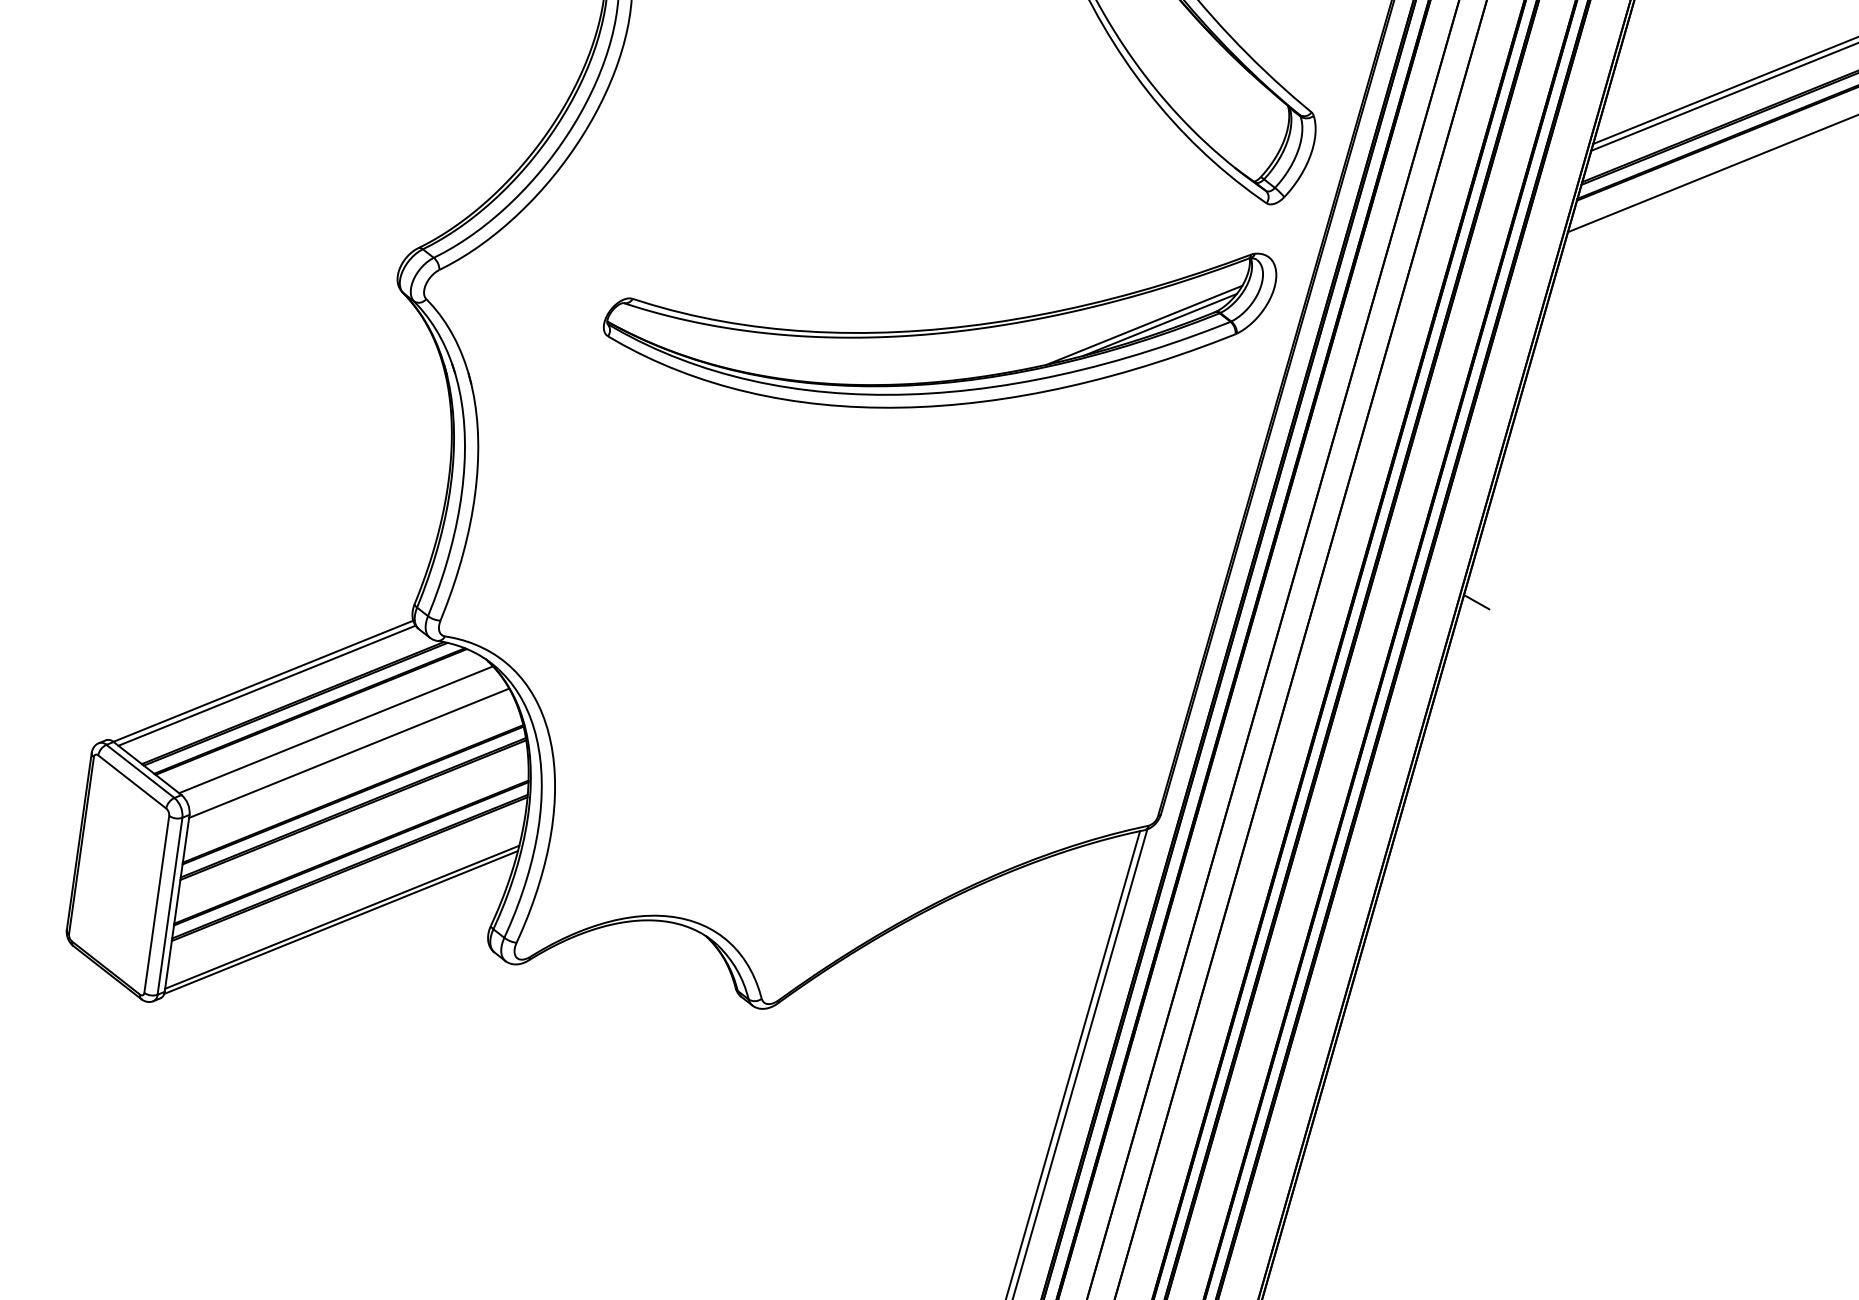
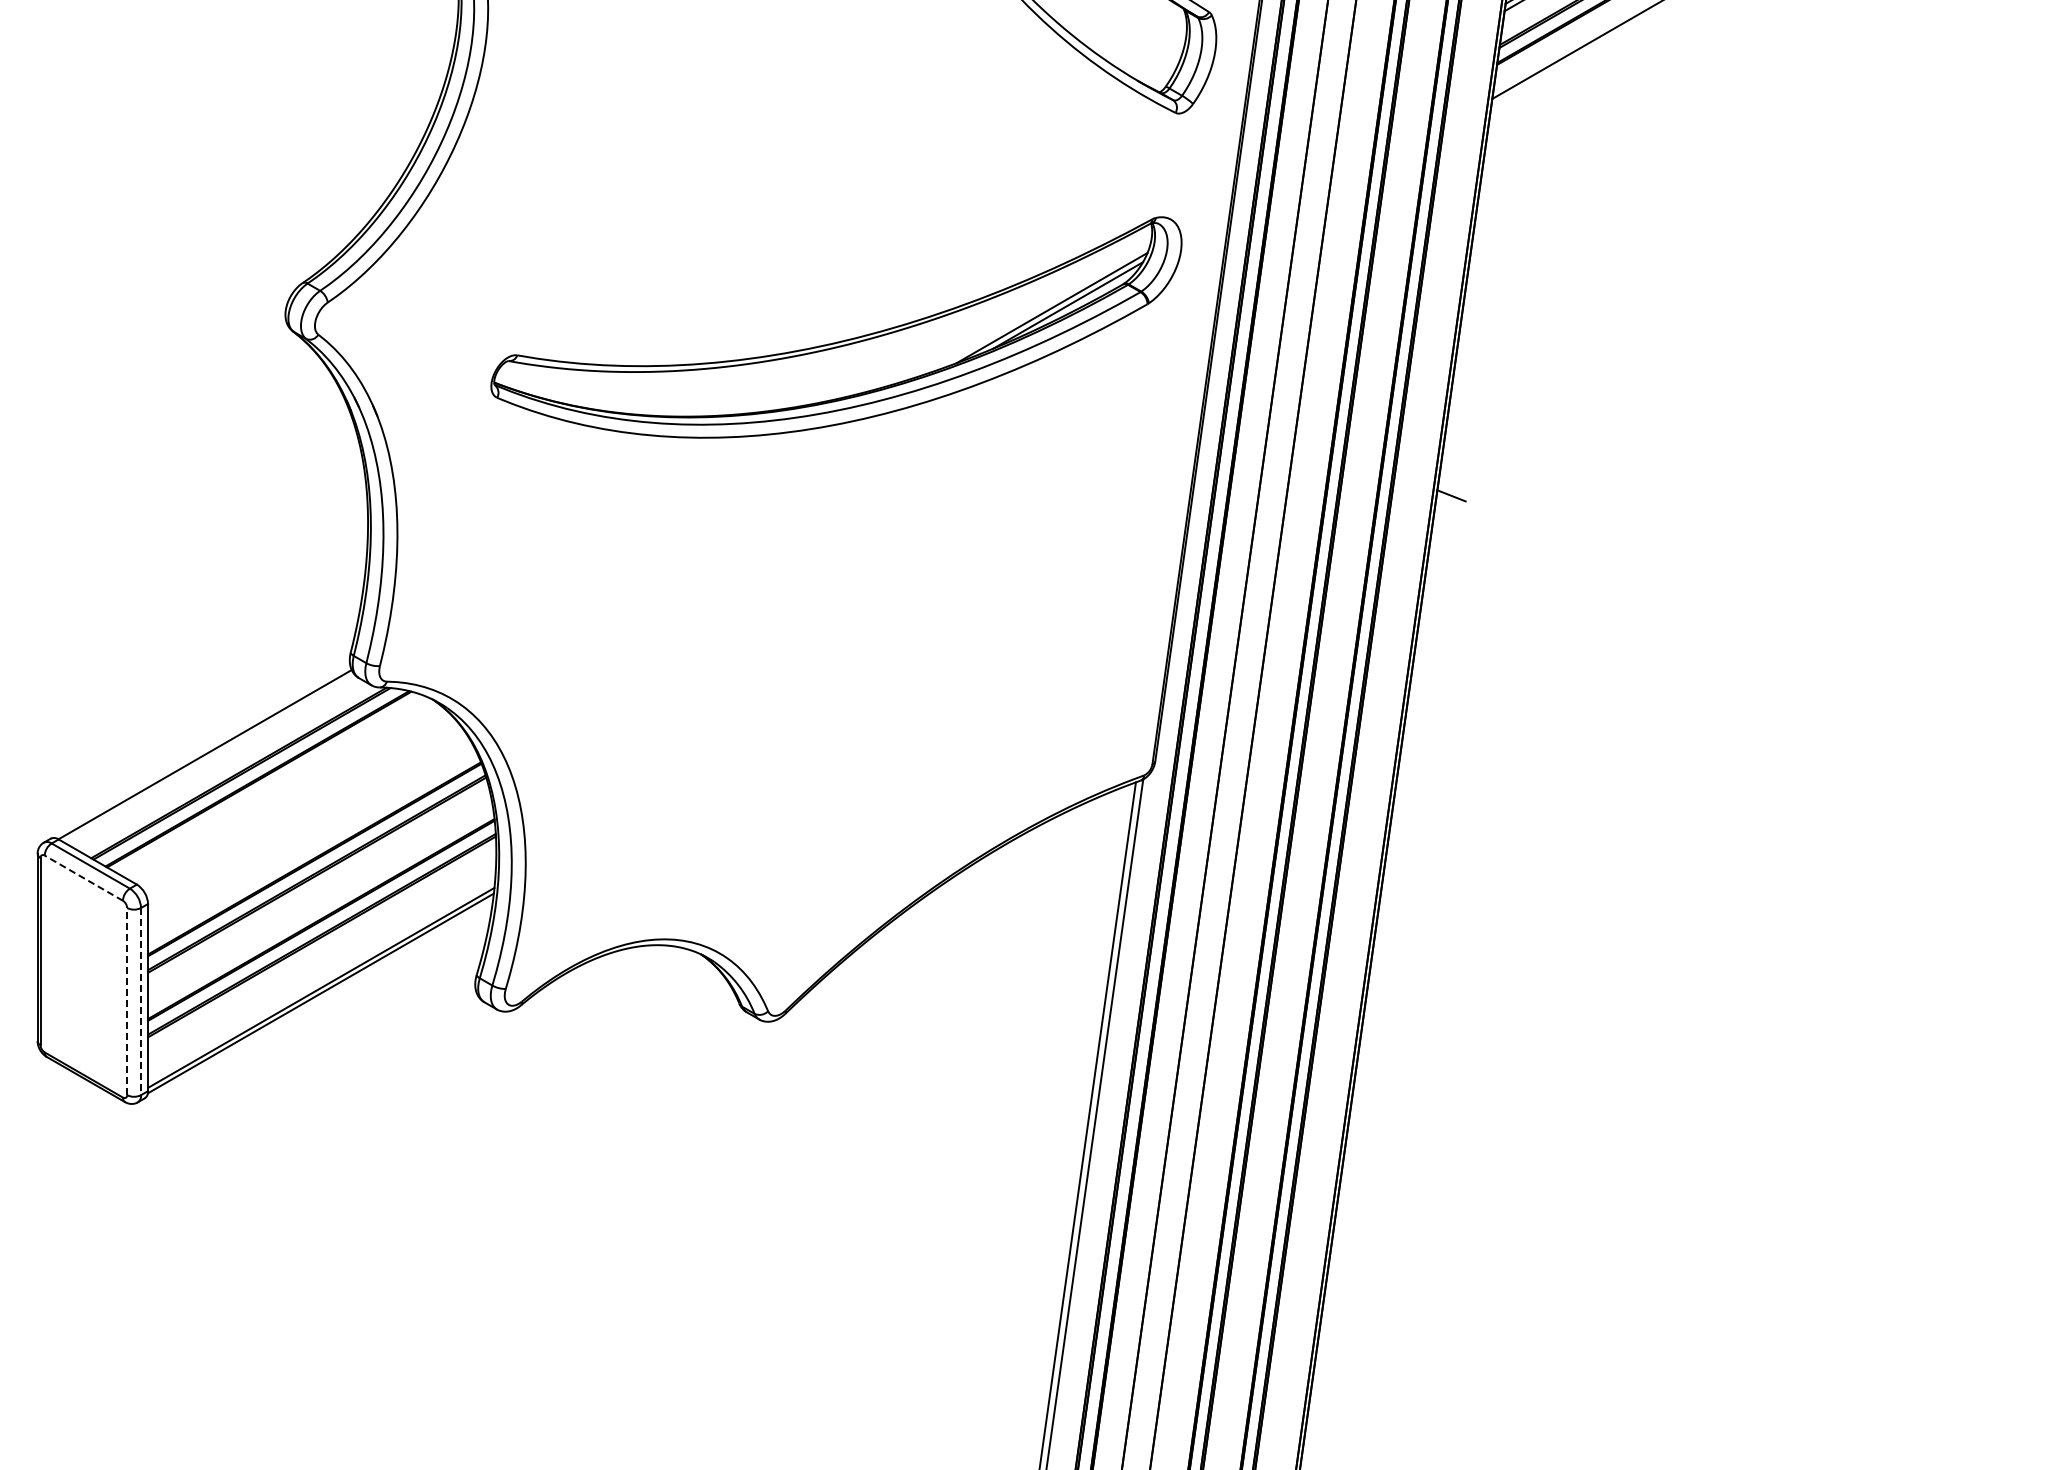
part: (941, 327) -> (841, 340), moved
line: (266, 685) -> (209, 758), removed
line: (335, 729) -> (287, 794), removed
line: (349, 752) -> (304, 816), removed
line: (132, 781) -> (83, 877), solid -> dashed
line: (157, 904) -> (127, 1001), solid -> dashed
line: (170, 906) -> (141, 1001), solid -> dashed

